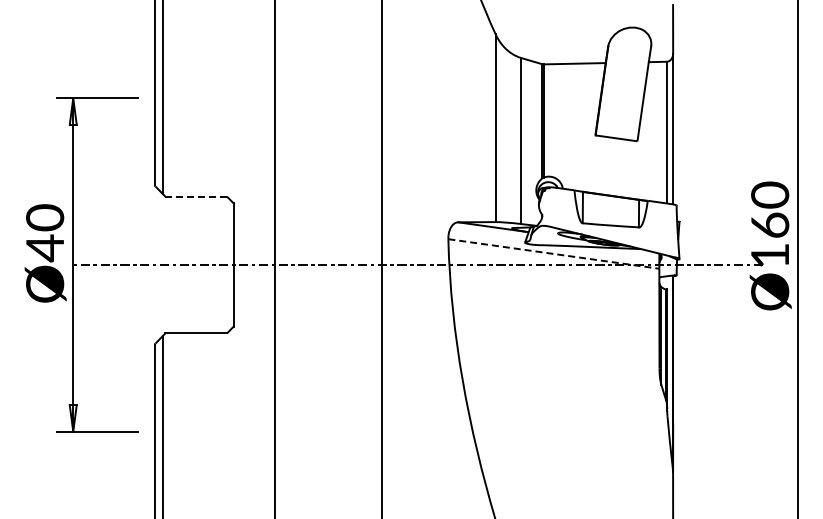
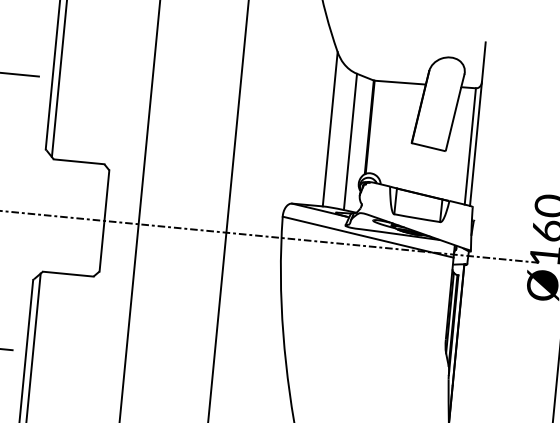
line: (196, 196) -> (79, 161), dashed -> solid
line: (553, 253) -> (367, 236), dashed -> solid

